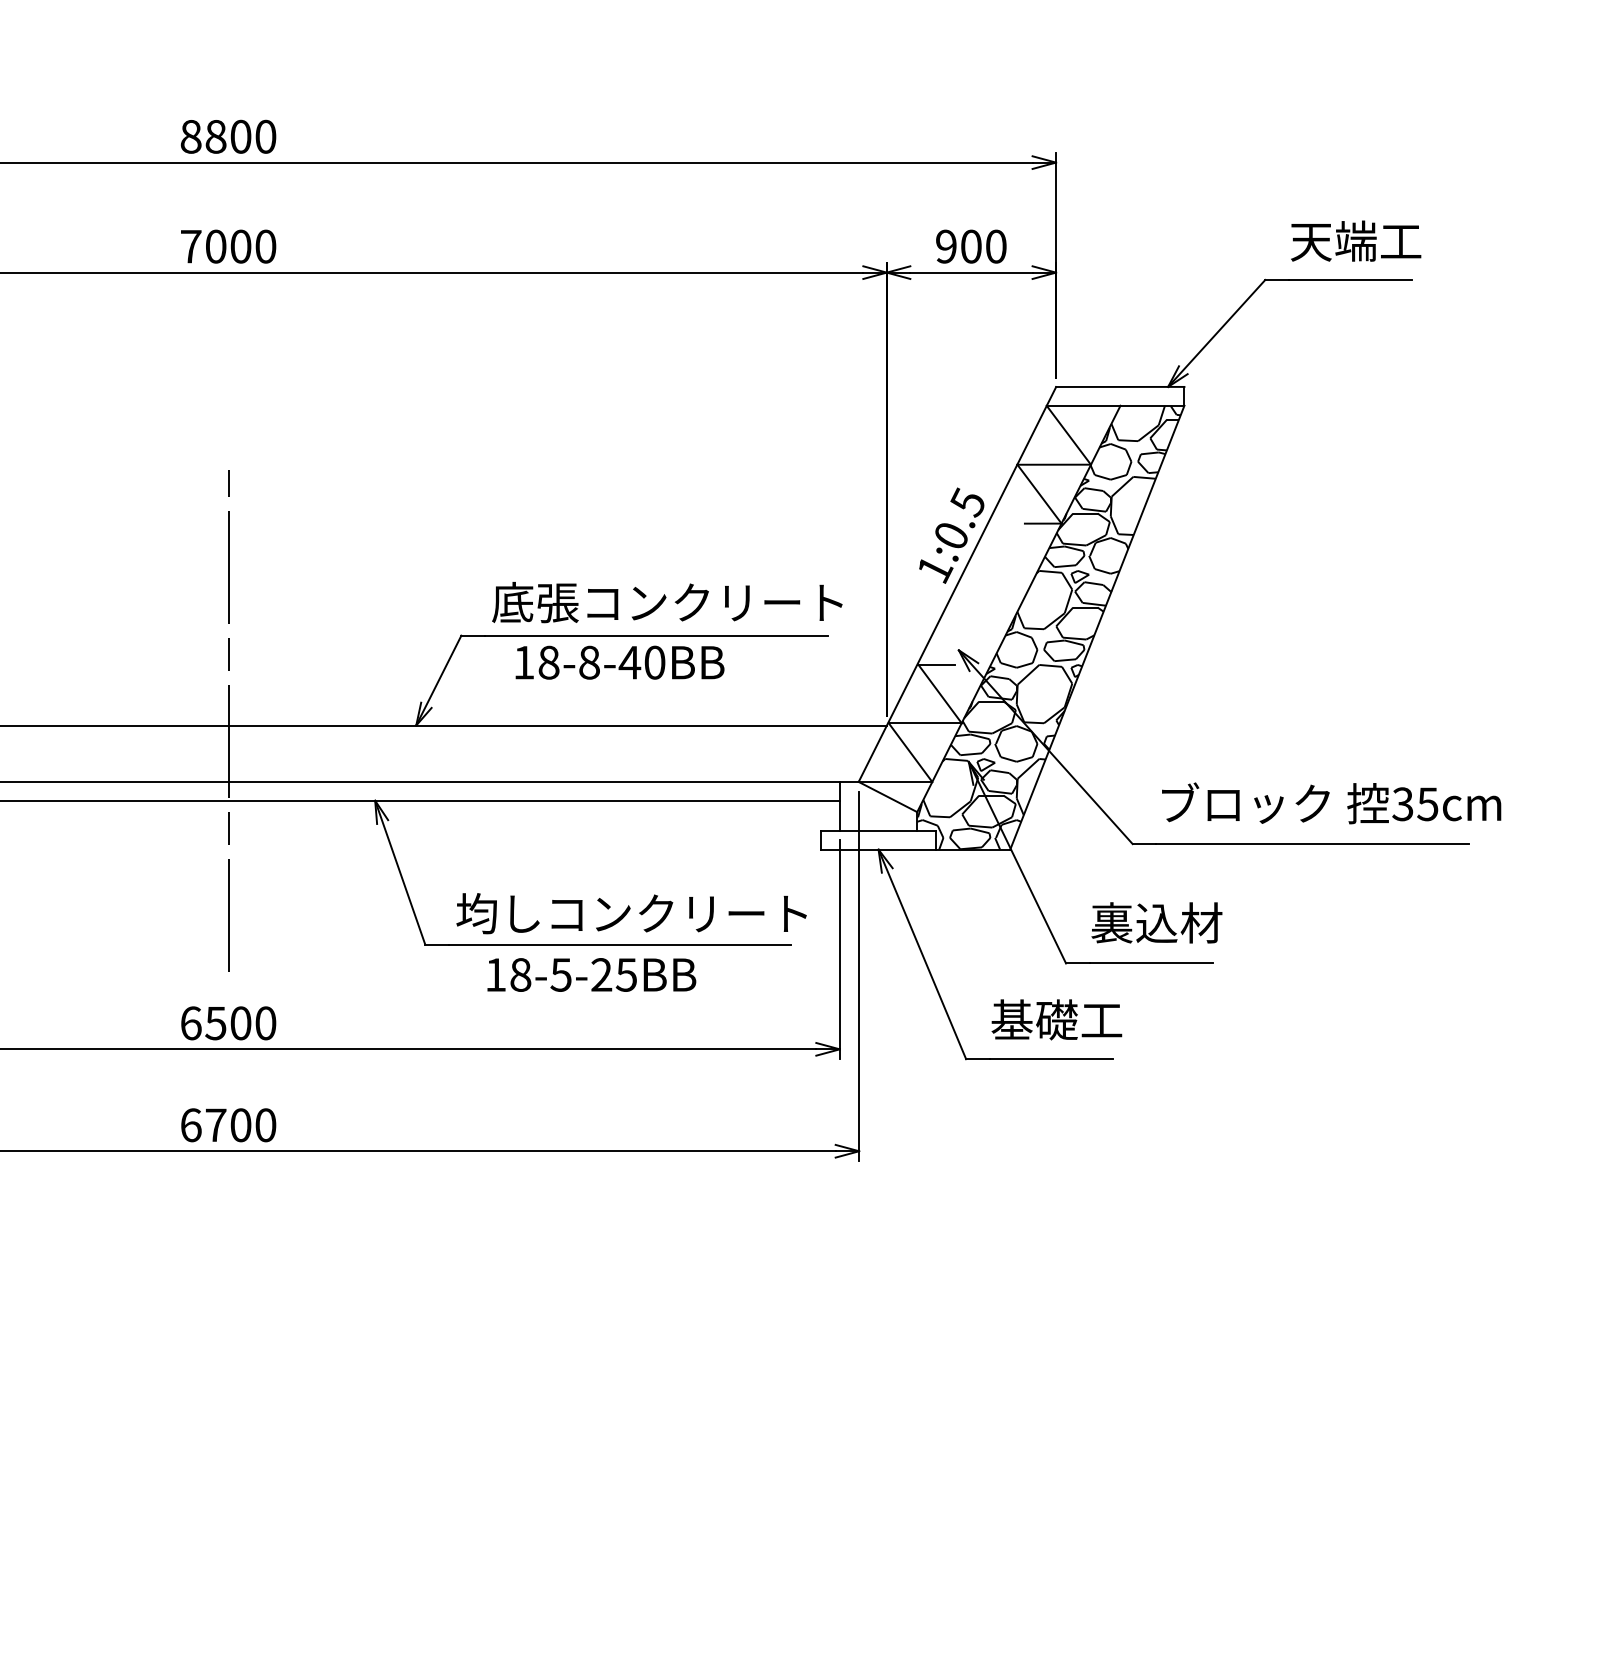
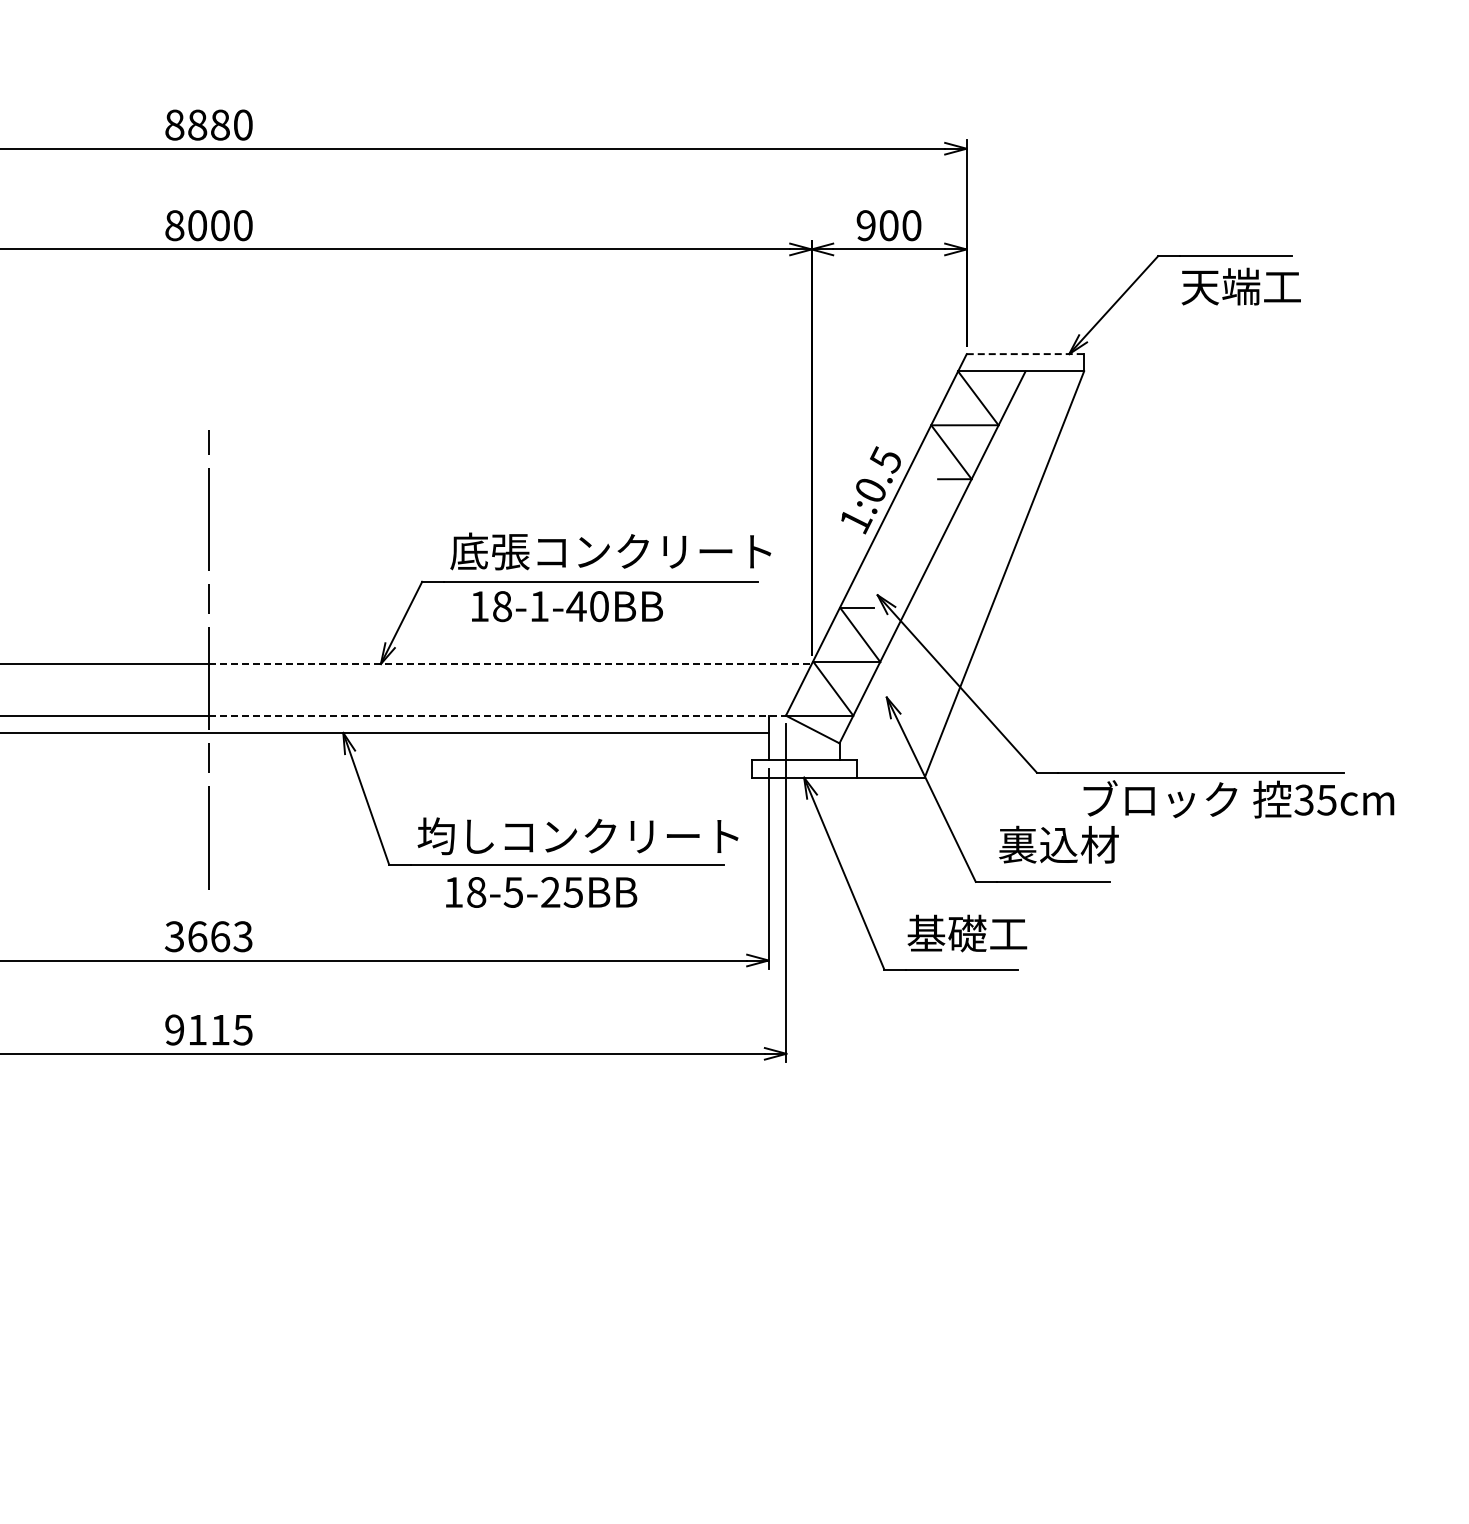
text: (241, 137) -> (220, 125), 8800 -> 8880
text: (1355, 241) -> (1240, 286), moved
text: (190, 246) -> (174, 225), 7000 -> 8000
line: (1120, 387) -> (1025, 354), solid -> dashed
hatch: (1048, 627) -> (959, 574), removed
text: (589, 662) -> (539, 606), 18-8-40BB -> 18-1-40BB
line: (558, 726) -> (511, 664), solid -> dashed
line: (544, 781) -> (498, 715), solid -> dashed
text: (1331, 803) -> (1238, 799), moved
text: (227, 1023) -> (208, 936), 6500 -> 3663
text: (227, 1124) -> (208, 1029), 6700 -> 9115

